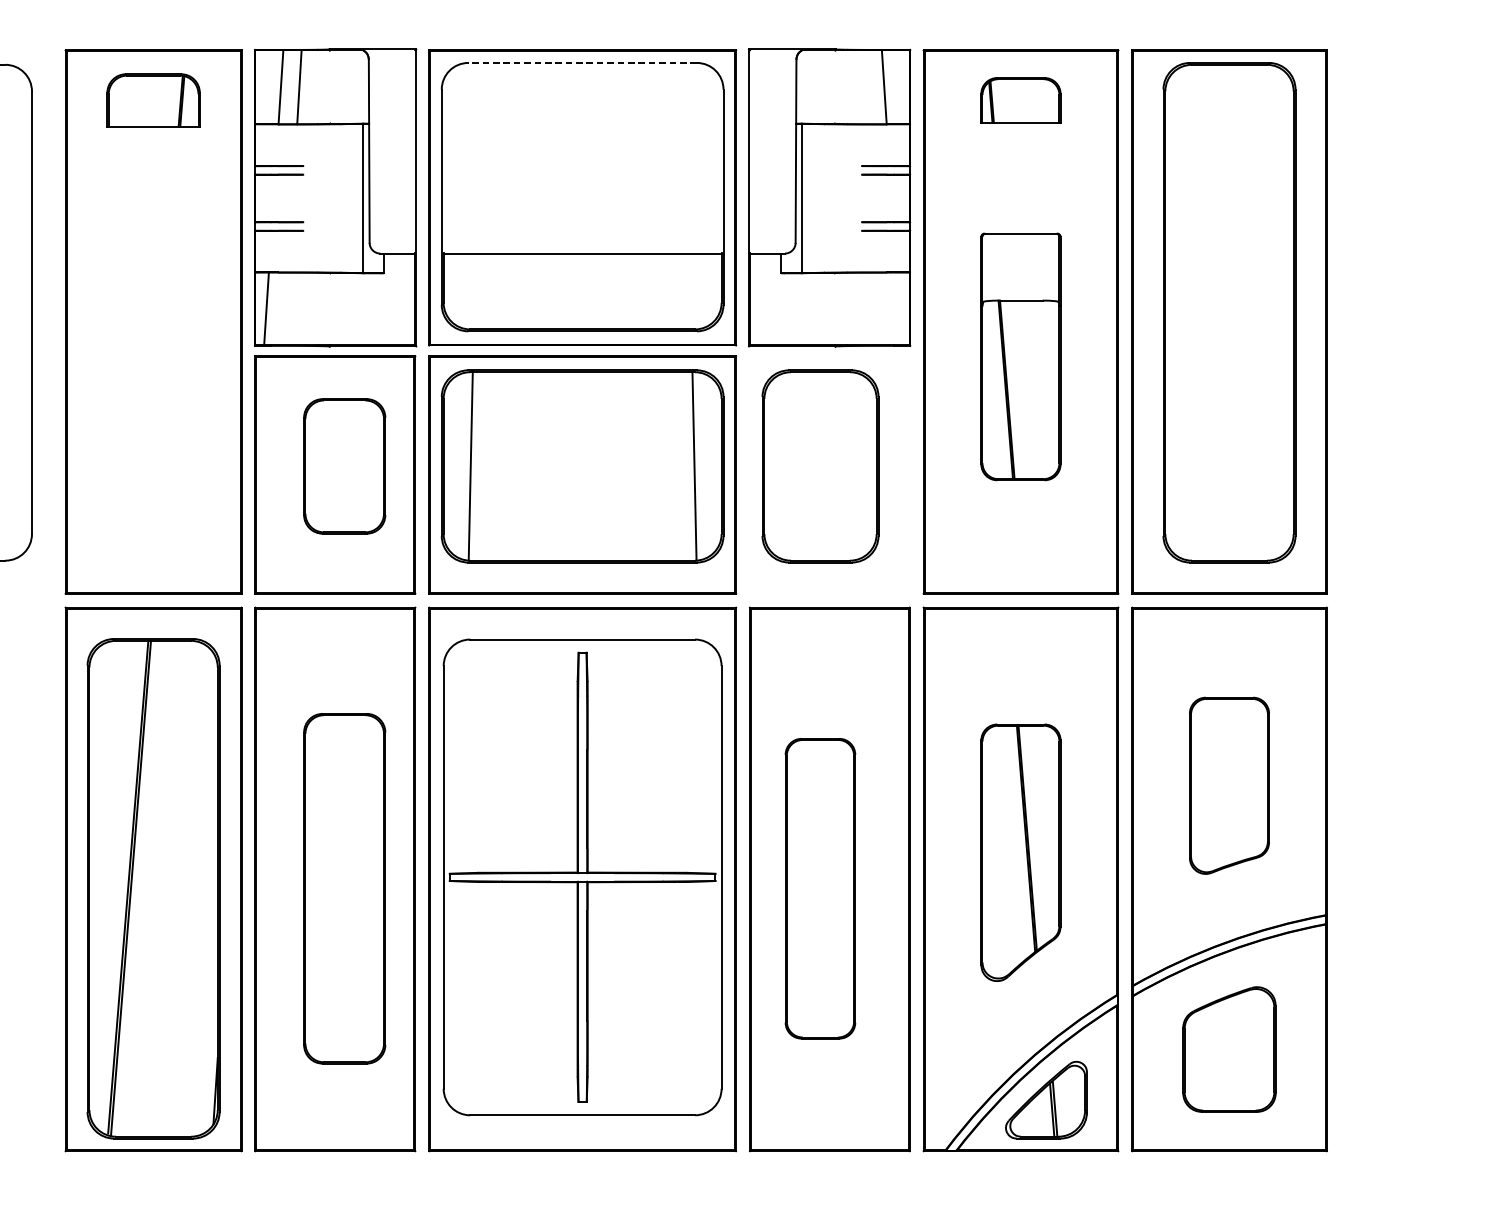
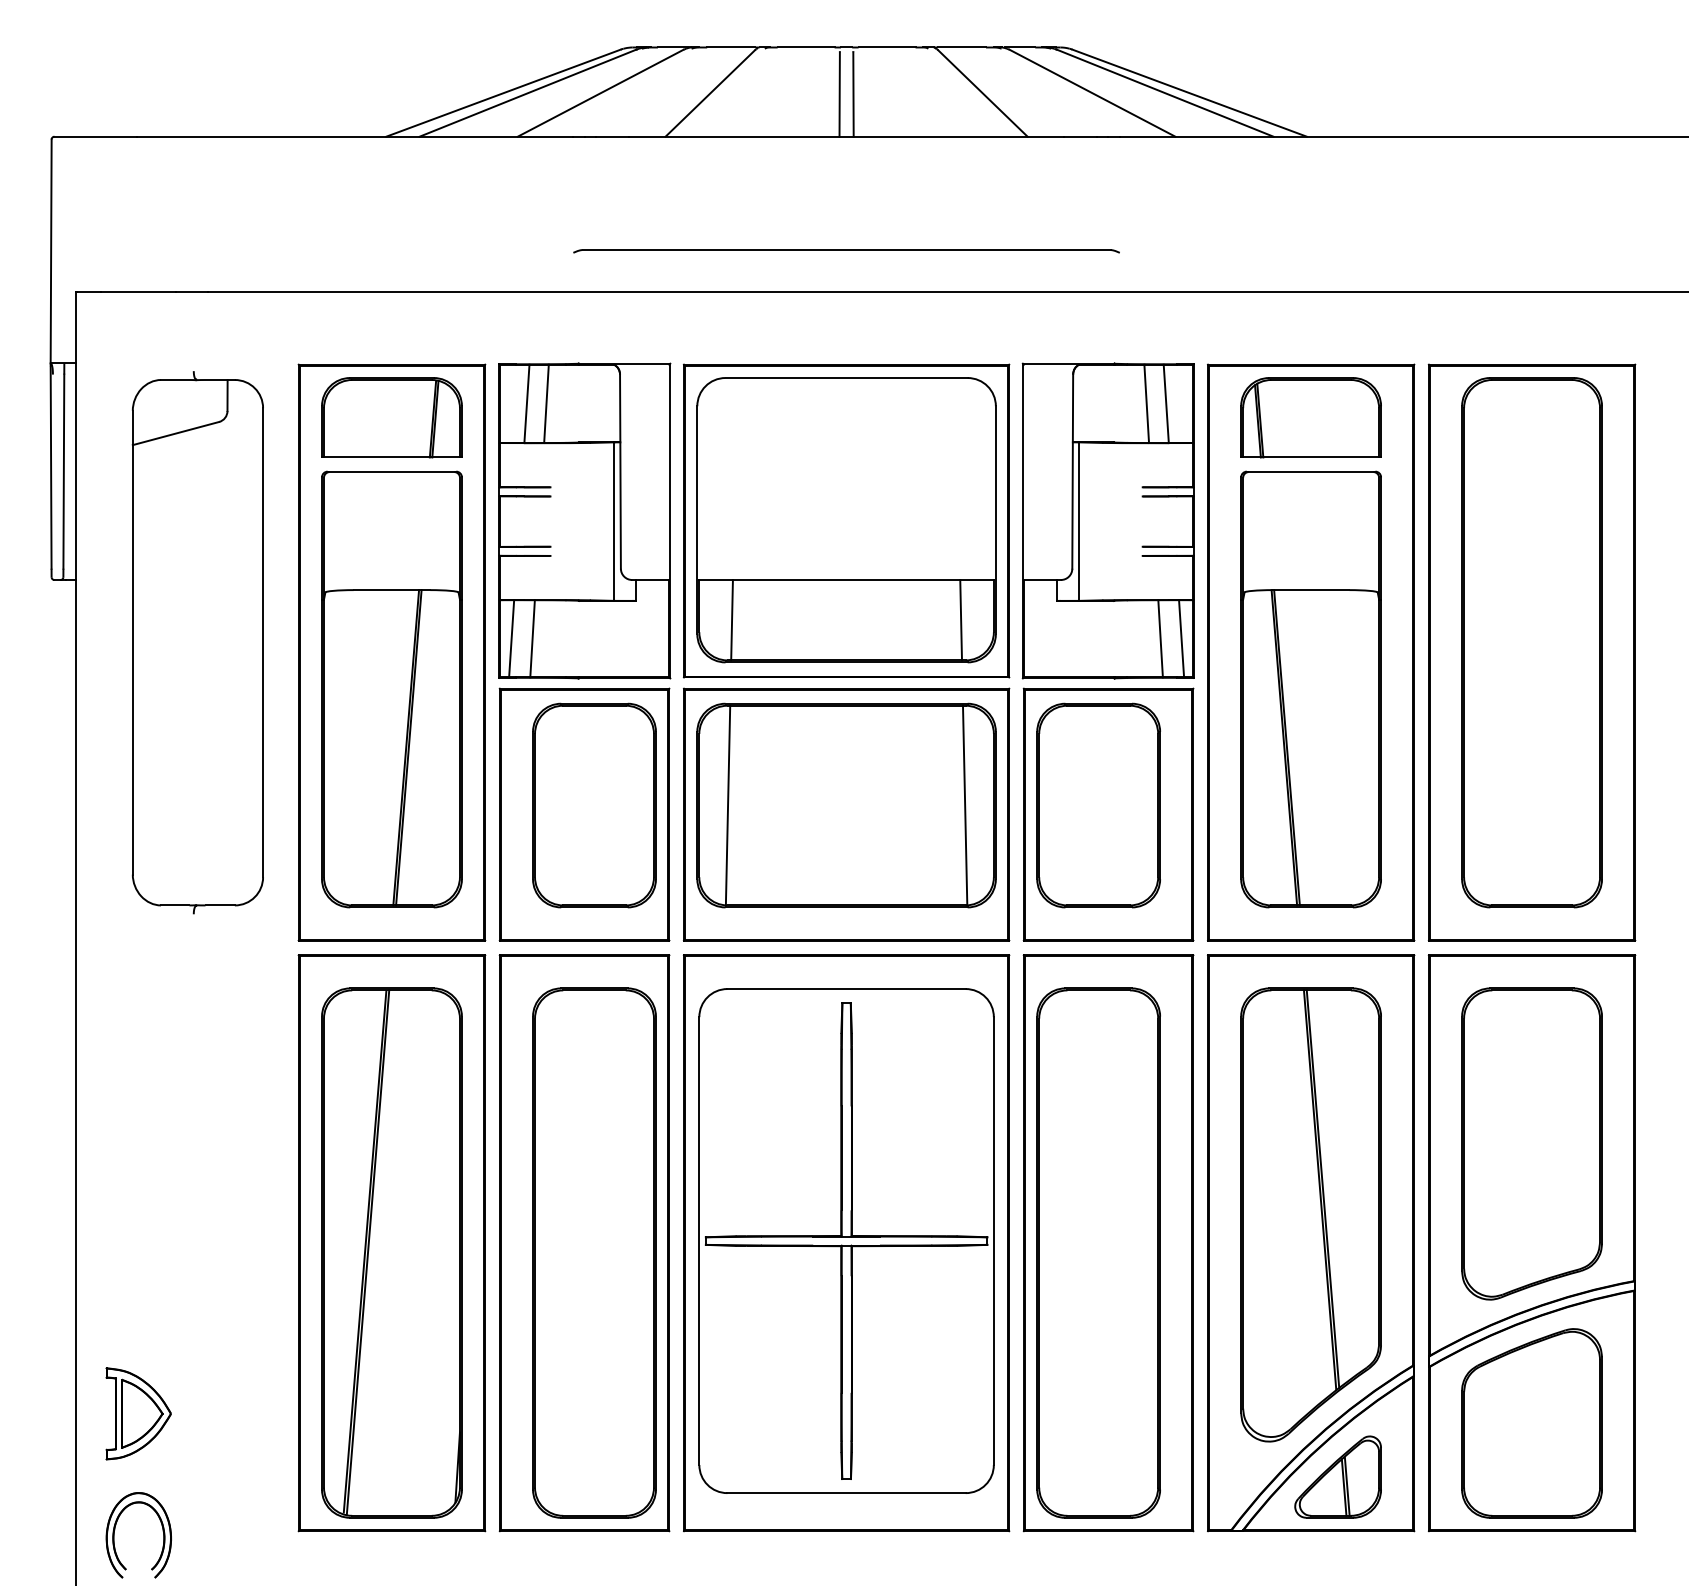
line: (582, 63) -> (846, 378), dashed -> solid
line: (865, 87) -> (1146, 403), added
part: (153, 100) -> (391, 417), size x1.43
part: (1020, 100) -> (1310, 417), size x1.67
line: (474, 291) -> (731, 620), added
line: (691, 291) -> (961, 620), added
line: (286, 308) -> (532, 638), added
line: (878, 308) -> (1160, 638), added
line: (898, 308) -> (1181, 638), added
part: (153, 356) -> (391, 689), added
part: (1020, 356) -> (1310, 689), size x1.67
part: (344, 466) -> (594, 805), size x1.43
part: (829, 474) -> (1108, 814), added
part: (1228, 785) -> (1531, 1143), size x1.67
part: (1020, 852) -> (1310, 1214), size x1.67
part: (344, 888) -> (594, 1252), size x1.43
part: (820, 888) -> (1098, 1252), size x1.67
part: (1228, 1049) -> (1531, 1423), size x1.43

